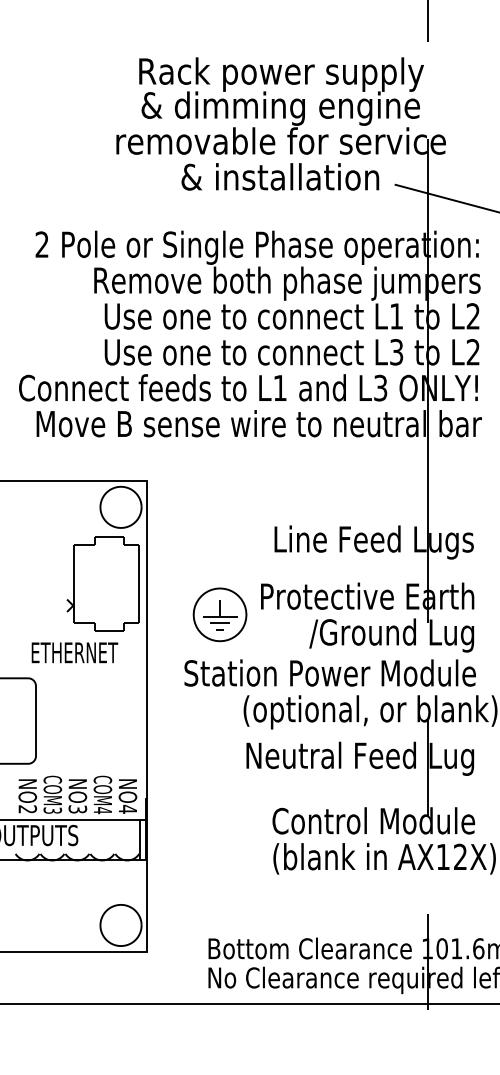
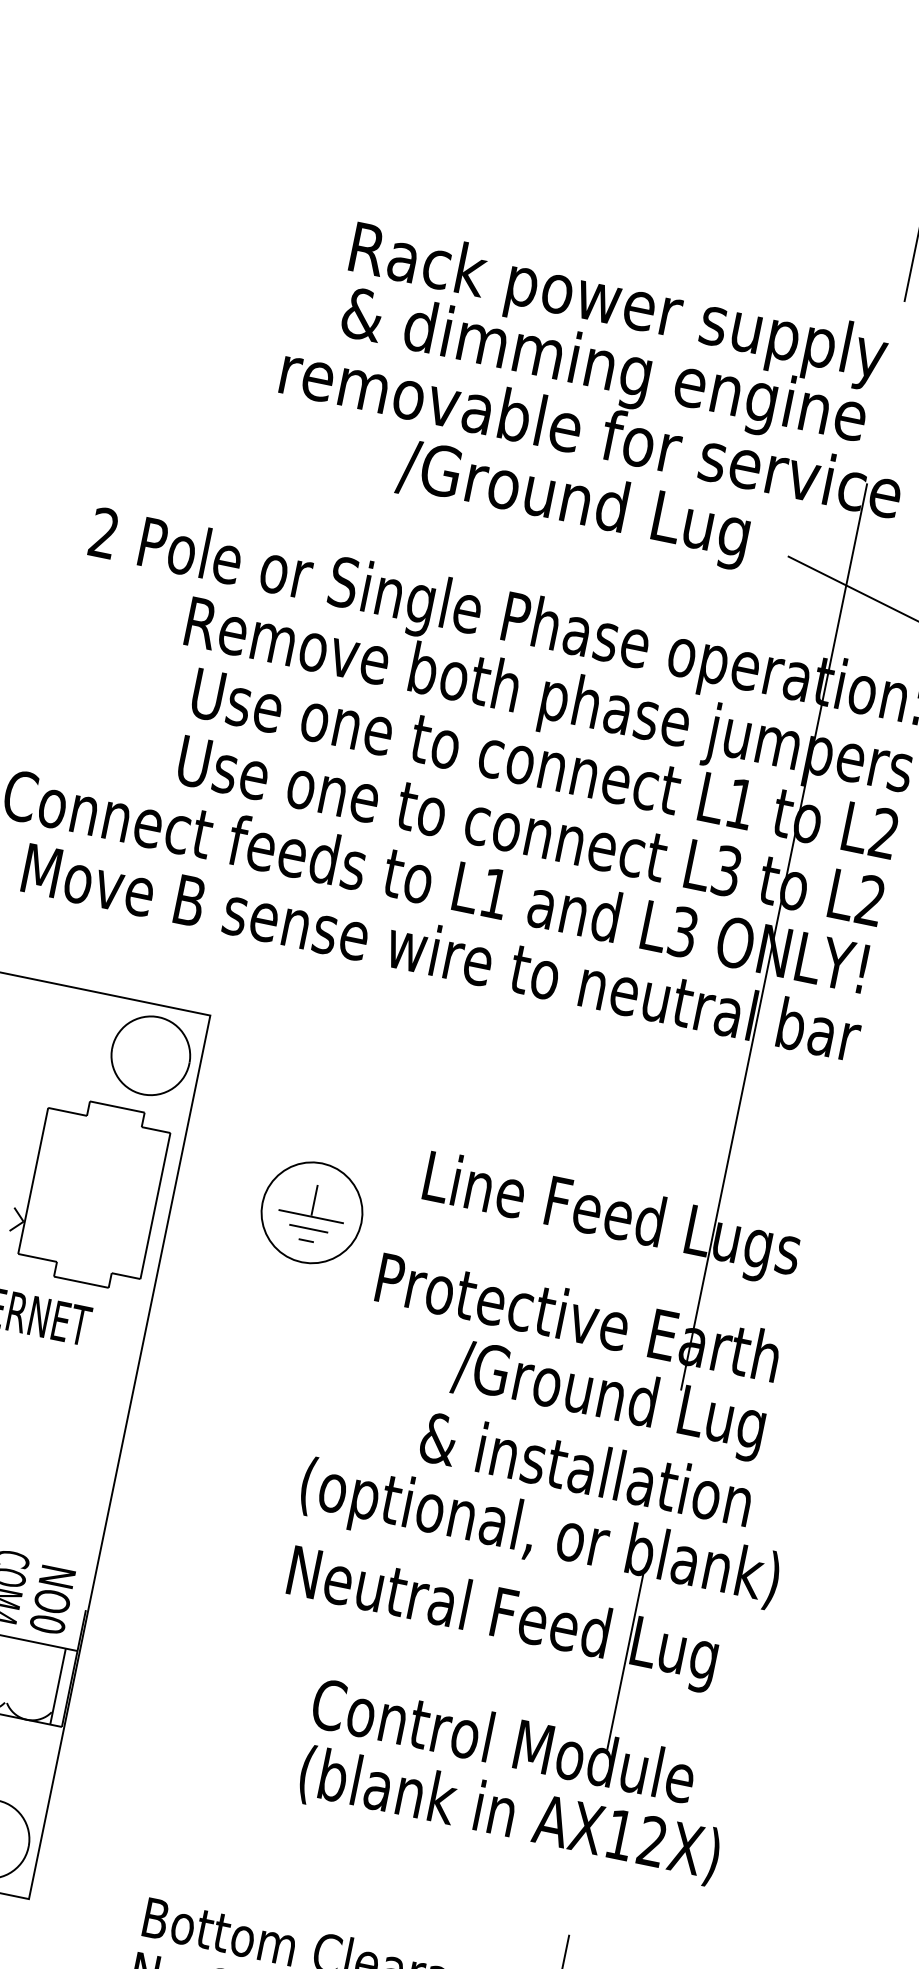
text: (280, 180) -> (575, 504), & installation -> /Ground Lug
part: (219, 614) -> (311, 1211), moved
text: (329, 672) -> (477, 1445), Station Power Module -> & installation
text: (127, 808) -> (47, 1622), NO4 -> NO0

